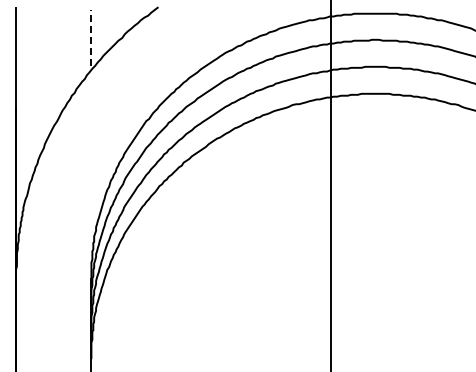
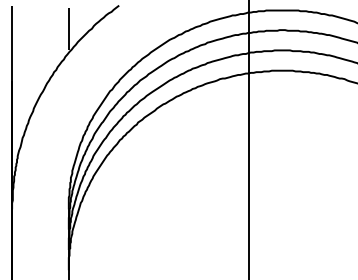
line: (91, 38) -> (68, 29), dashed -> solid

